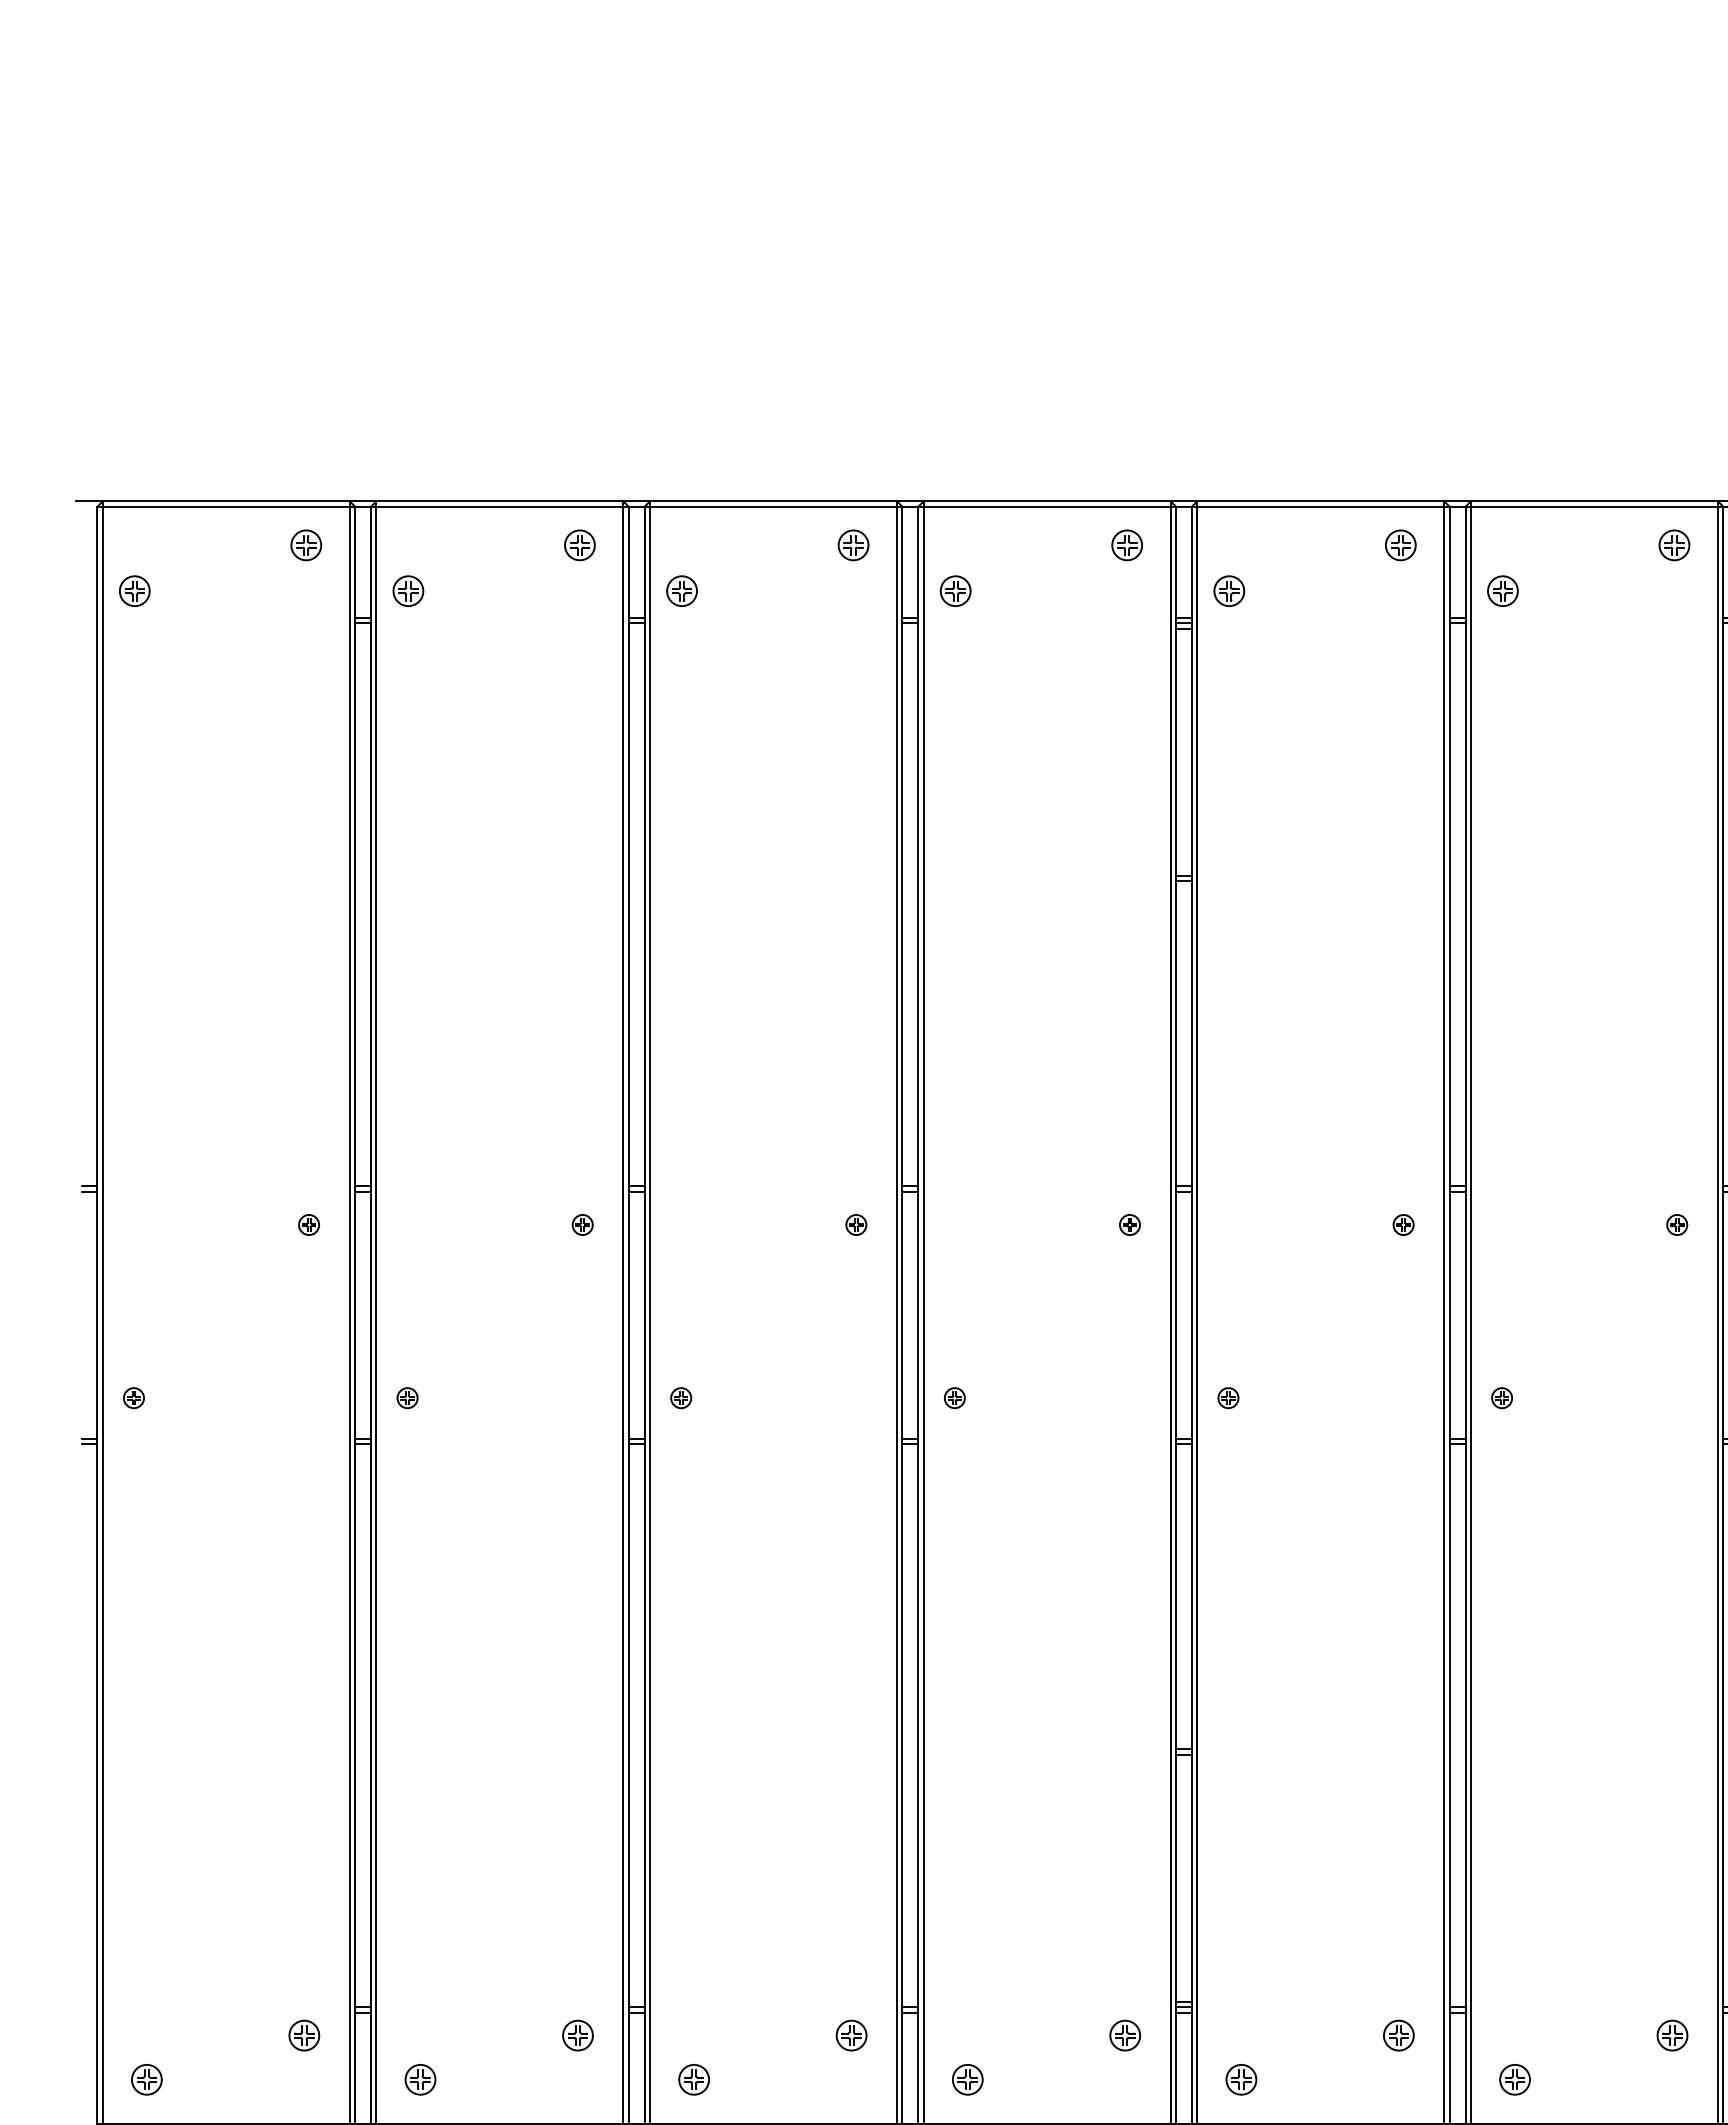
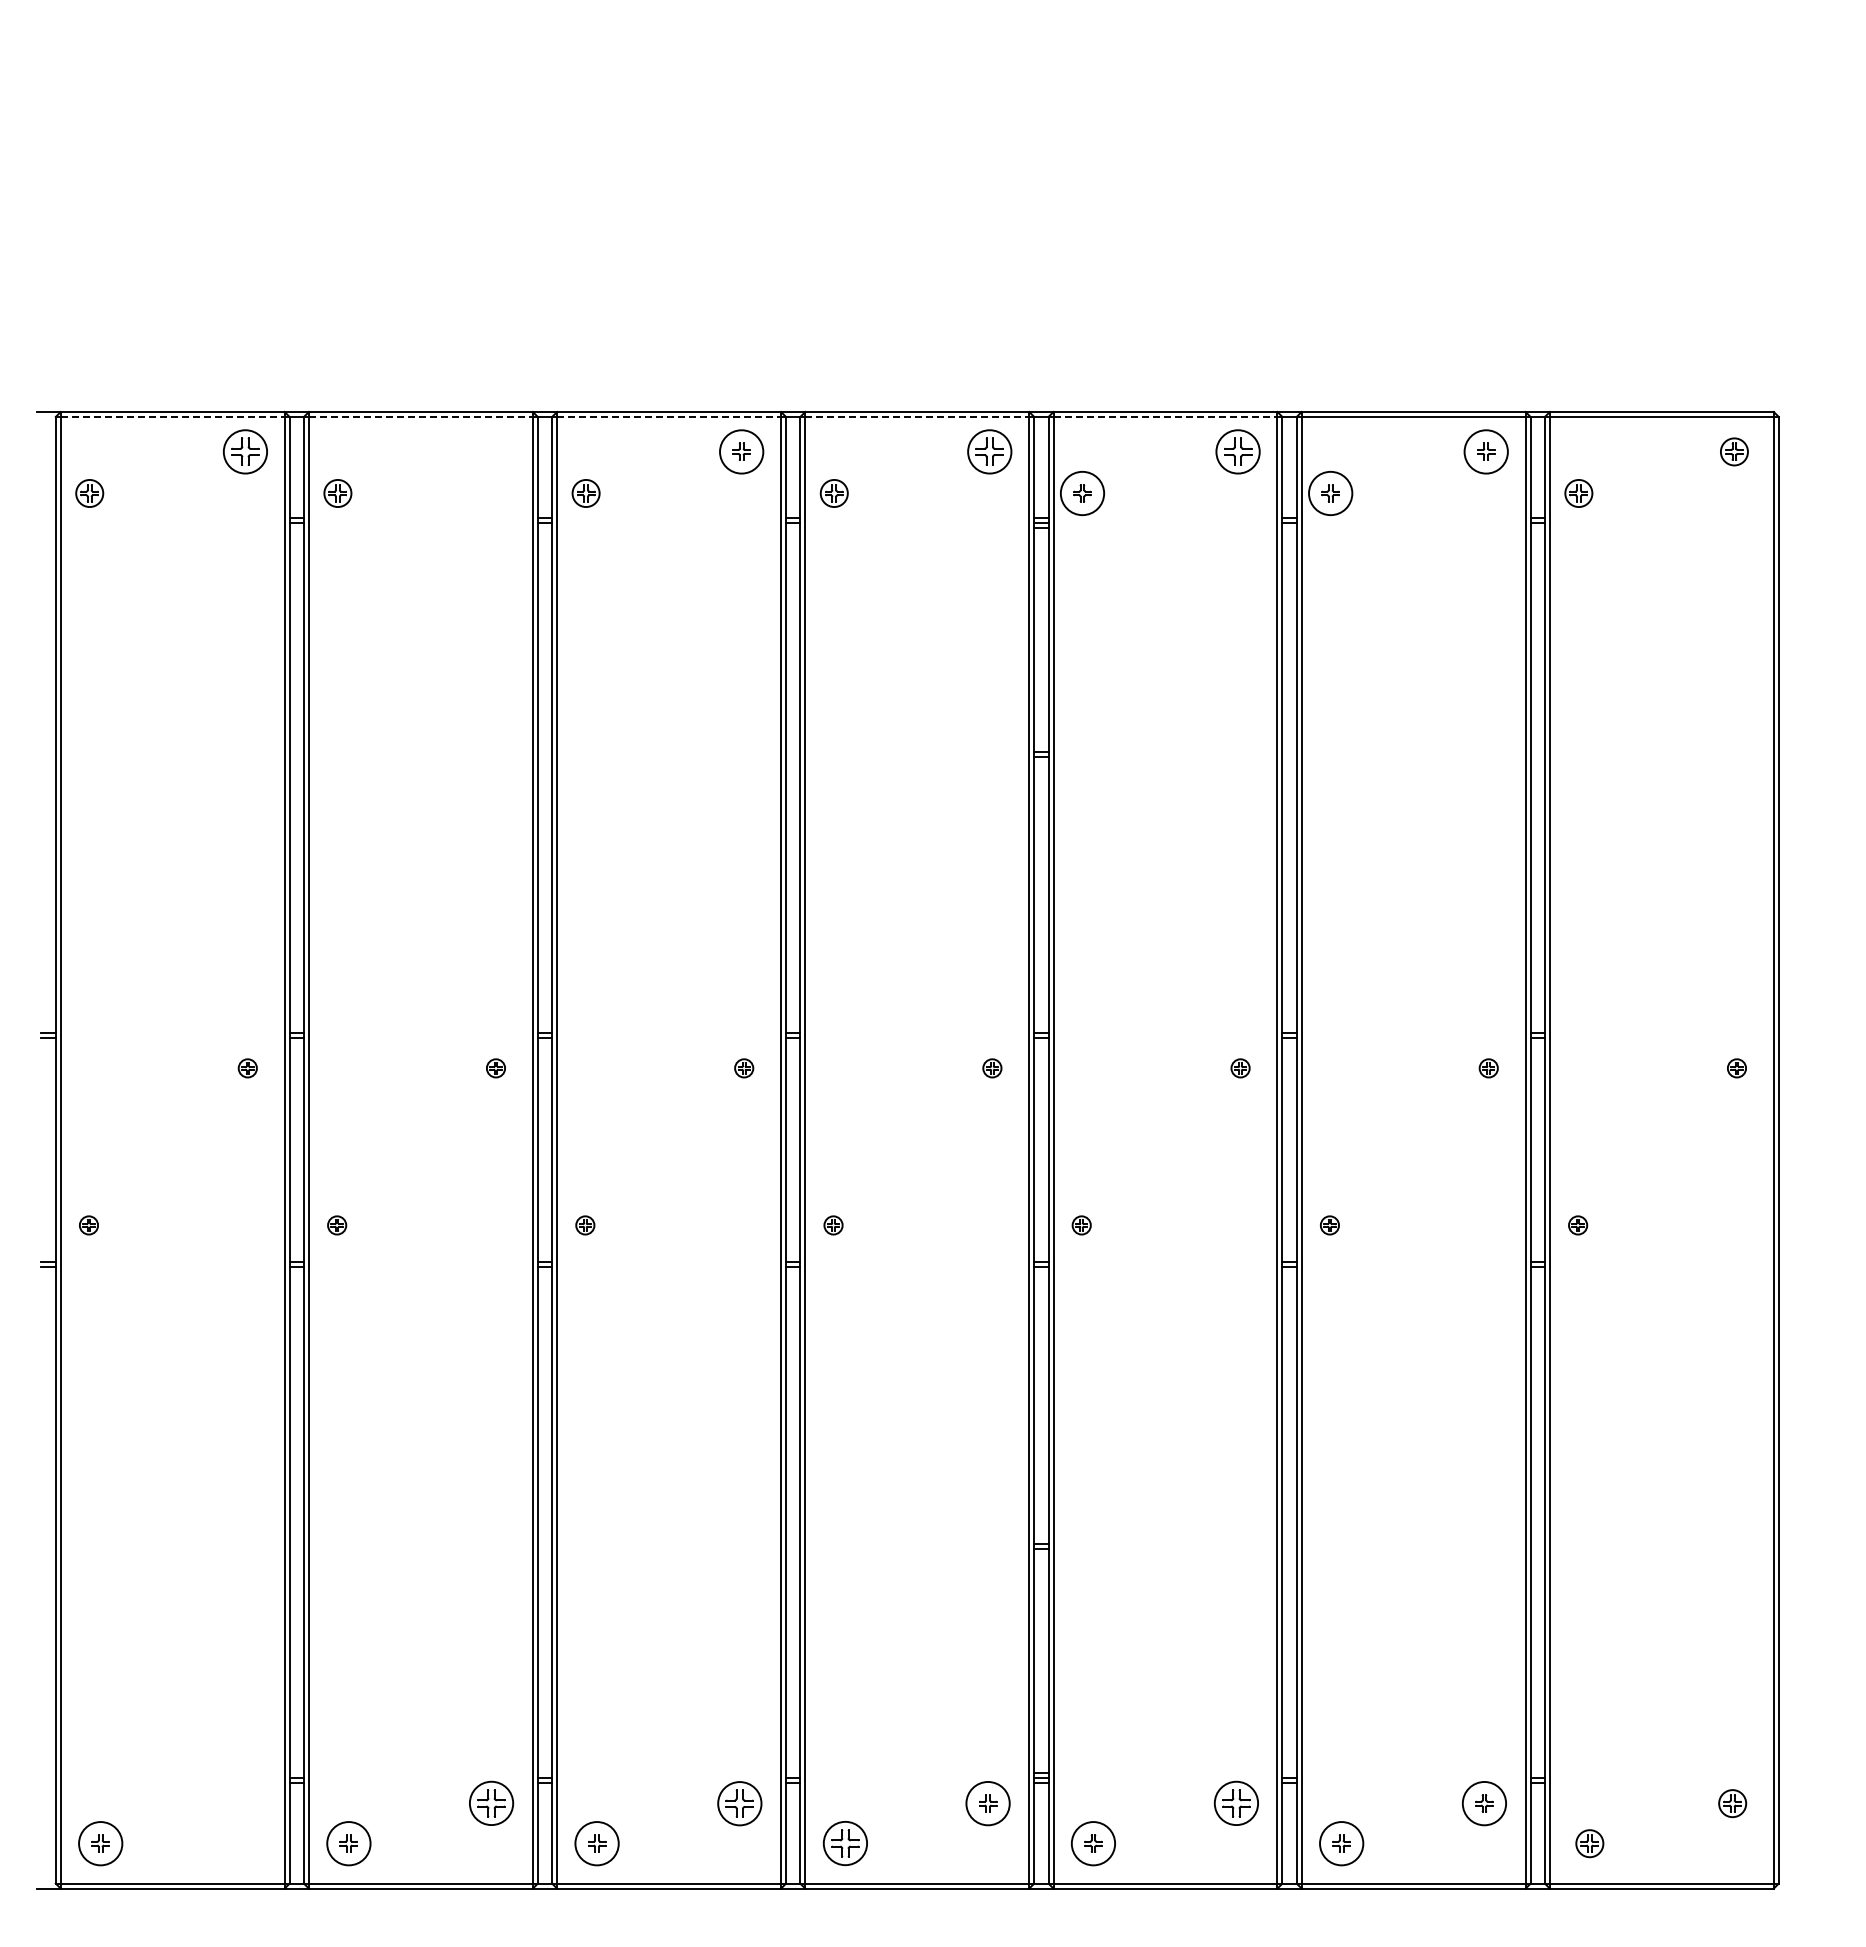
line: (226, 506) -> (172, 416), solid -> dashed
line: (499, 506) -> (420, 416), solid -> dashed
line: (773, 506) -> (669, 416), solid -> dashed
line: (1047, 506) -> (917, 416), solid -> dashed
line: (1320, 506) -> (1165, 416), solid -> dashed
part: (305, 544) -> (244, 451), size x1.6
part: (579, 544) -> (493, 451), removed
circle: (853, 544) -> (741, 451), size x1.6
part: (1126, 544) -> (989, 451), size x1.6
part: (1400, 544) -> (1237, 451), size x1.6
circle: (1673, 544) -> (1485, 451), size x1.6
circle: (1229, 591) -> (1082, 493), size x1.6
circle: (1502, 591) -> (1330, 493), size x1.6
part: (304, 2035) -> (243, 1803), removed
part: (577, 2035) -> (491, 1803), size x1.6
part: (851, 2035) -> (739, 1803), size x1.6
circle: (1124, 2035) -> (987, 1803), size x1.6
part: (1398, 2035) -> (1235, 1803), size x1.6
circle: (1672, 2035) -> (1484, 1803), size x1.6
circle: (146, 2079) -> (100, 1843), size x1.6
circle: (420, 2079) -> (348, 1843), size x1.6
circle: (693, 2079) -> (596, 1843), size x1.6
part: (966, 2079) -> (844, 1843), size x1.6
circle: (1241, 2079) -> (1093, 1843), size x1.6
circle: (1514, 2079) -> (1341, 1843), size x1.6

